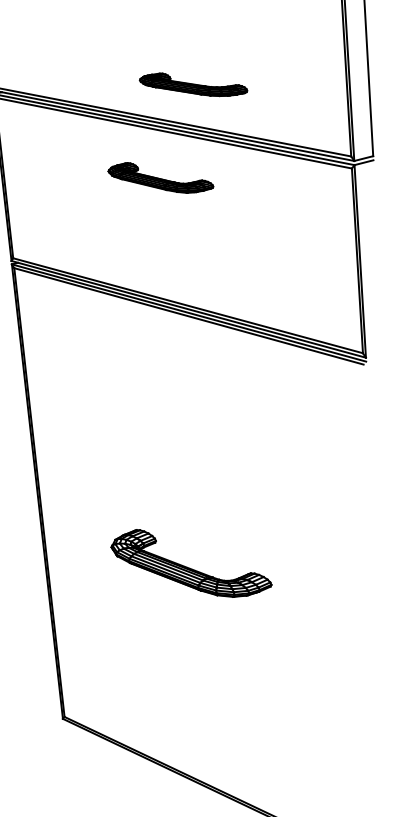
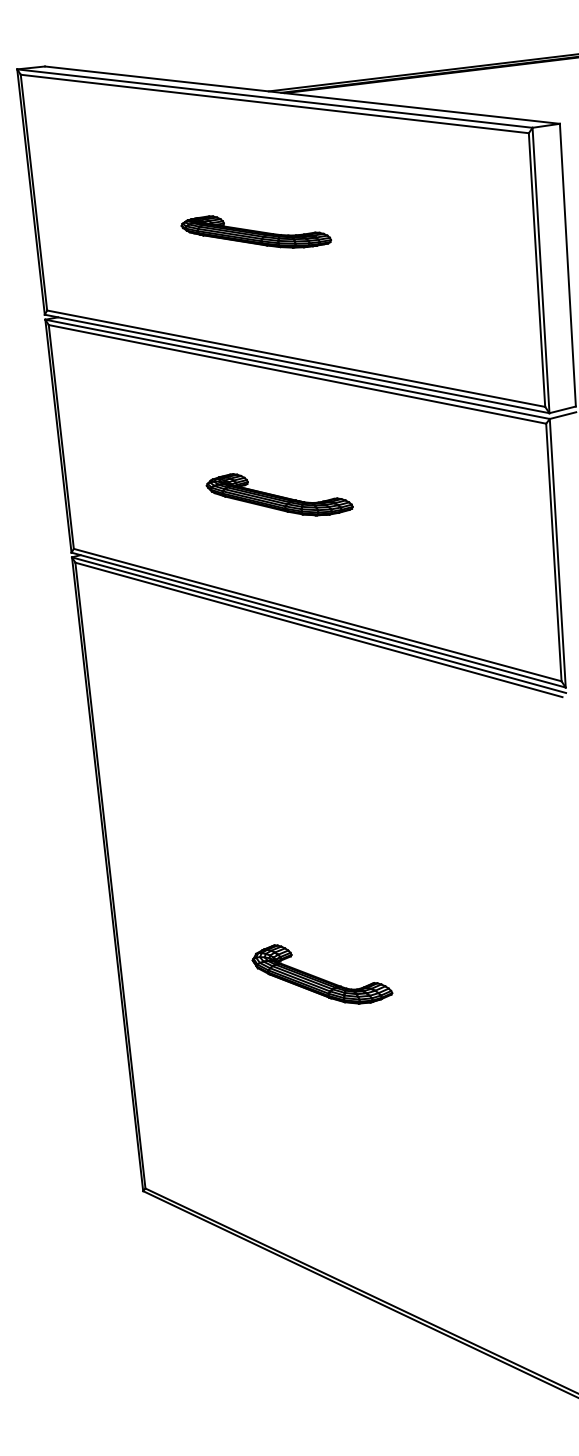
part: (193, 84) -> (256, 231), moved
part: (160, 177) -> (279, 494), moved
part: (191, 563) -> (322, 974), size x0.62

